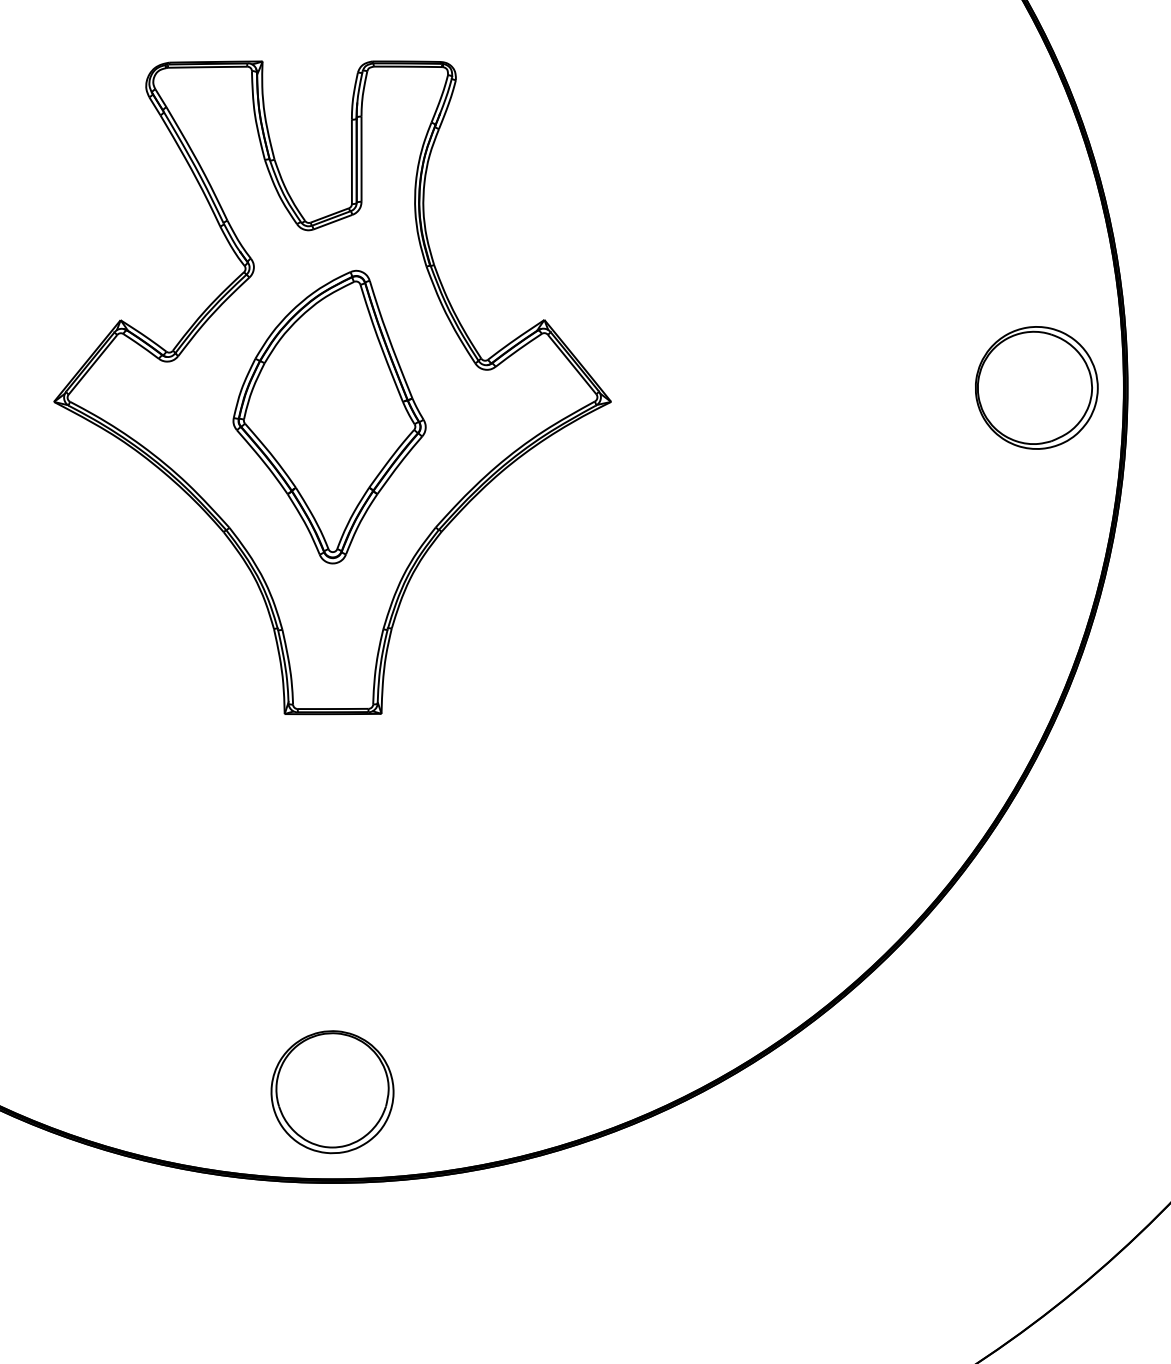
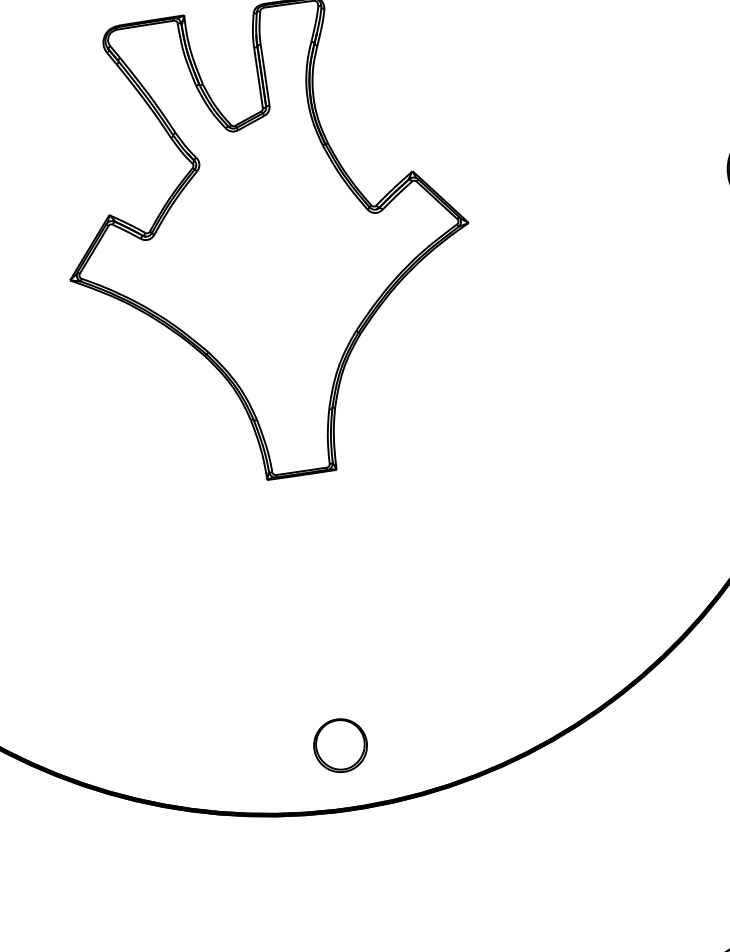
part: (329, 416) -> (268, 262), removed
part: (332, 1092) -> (340, 745), size x0.6

